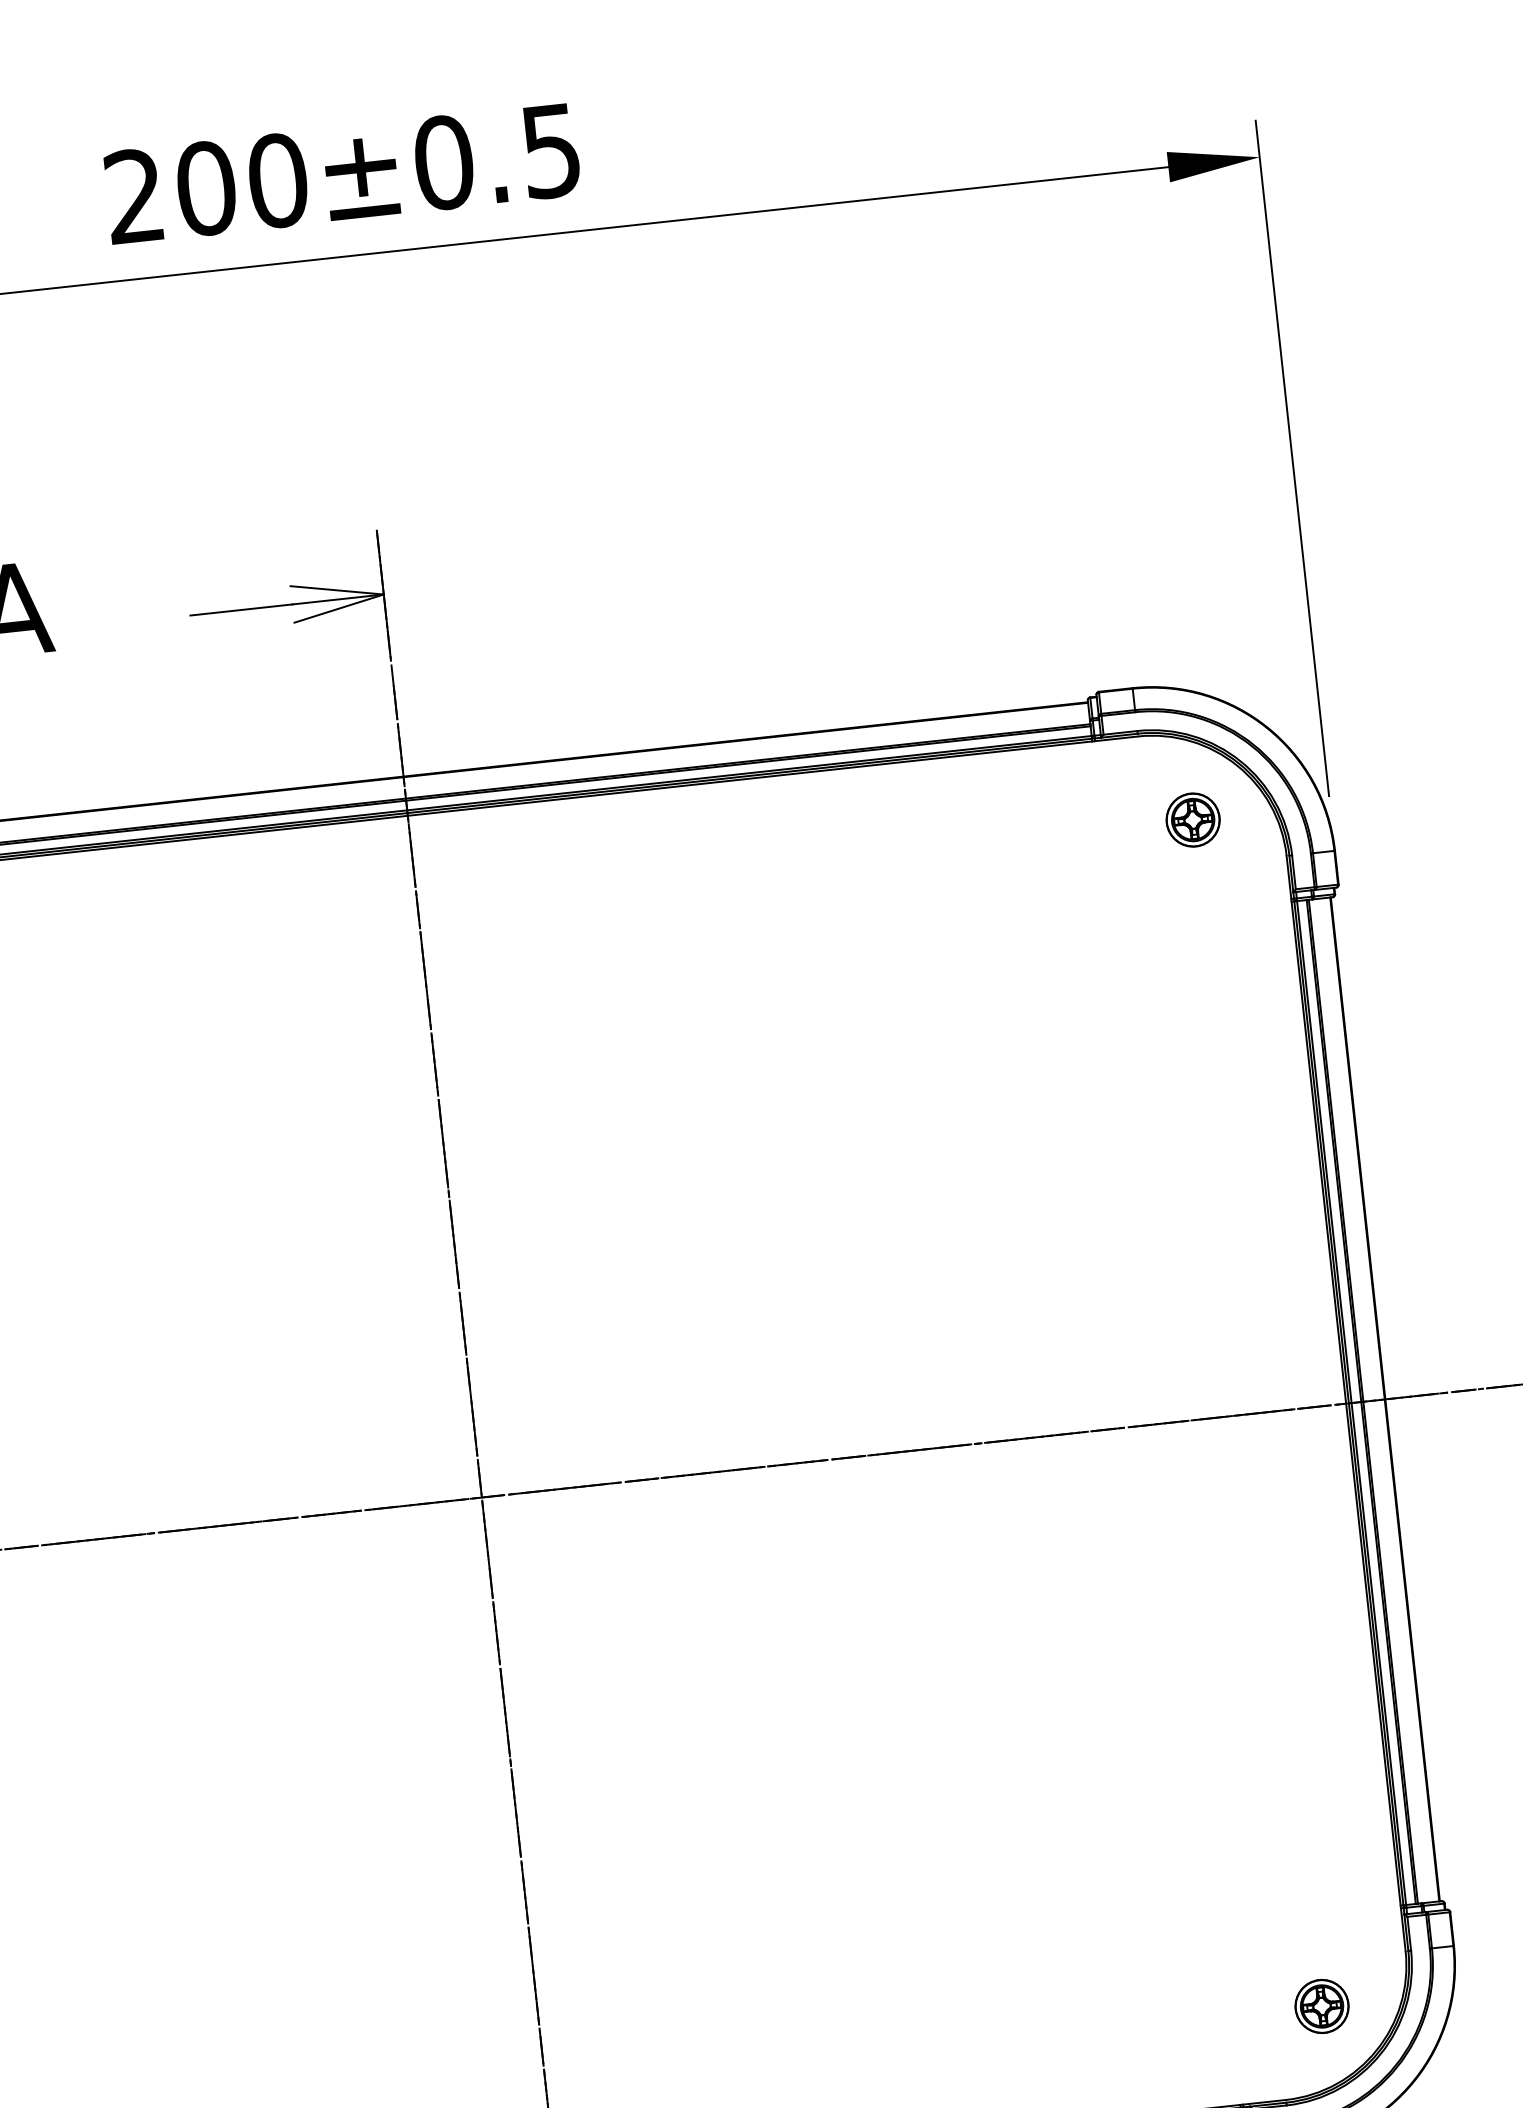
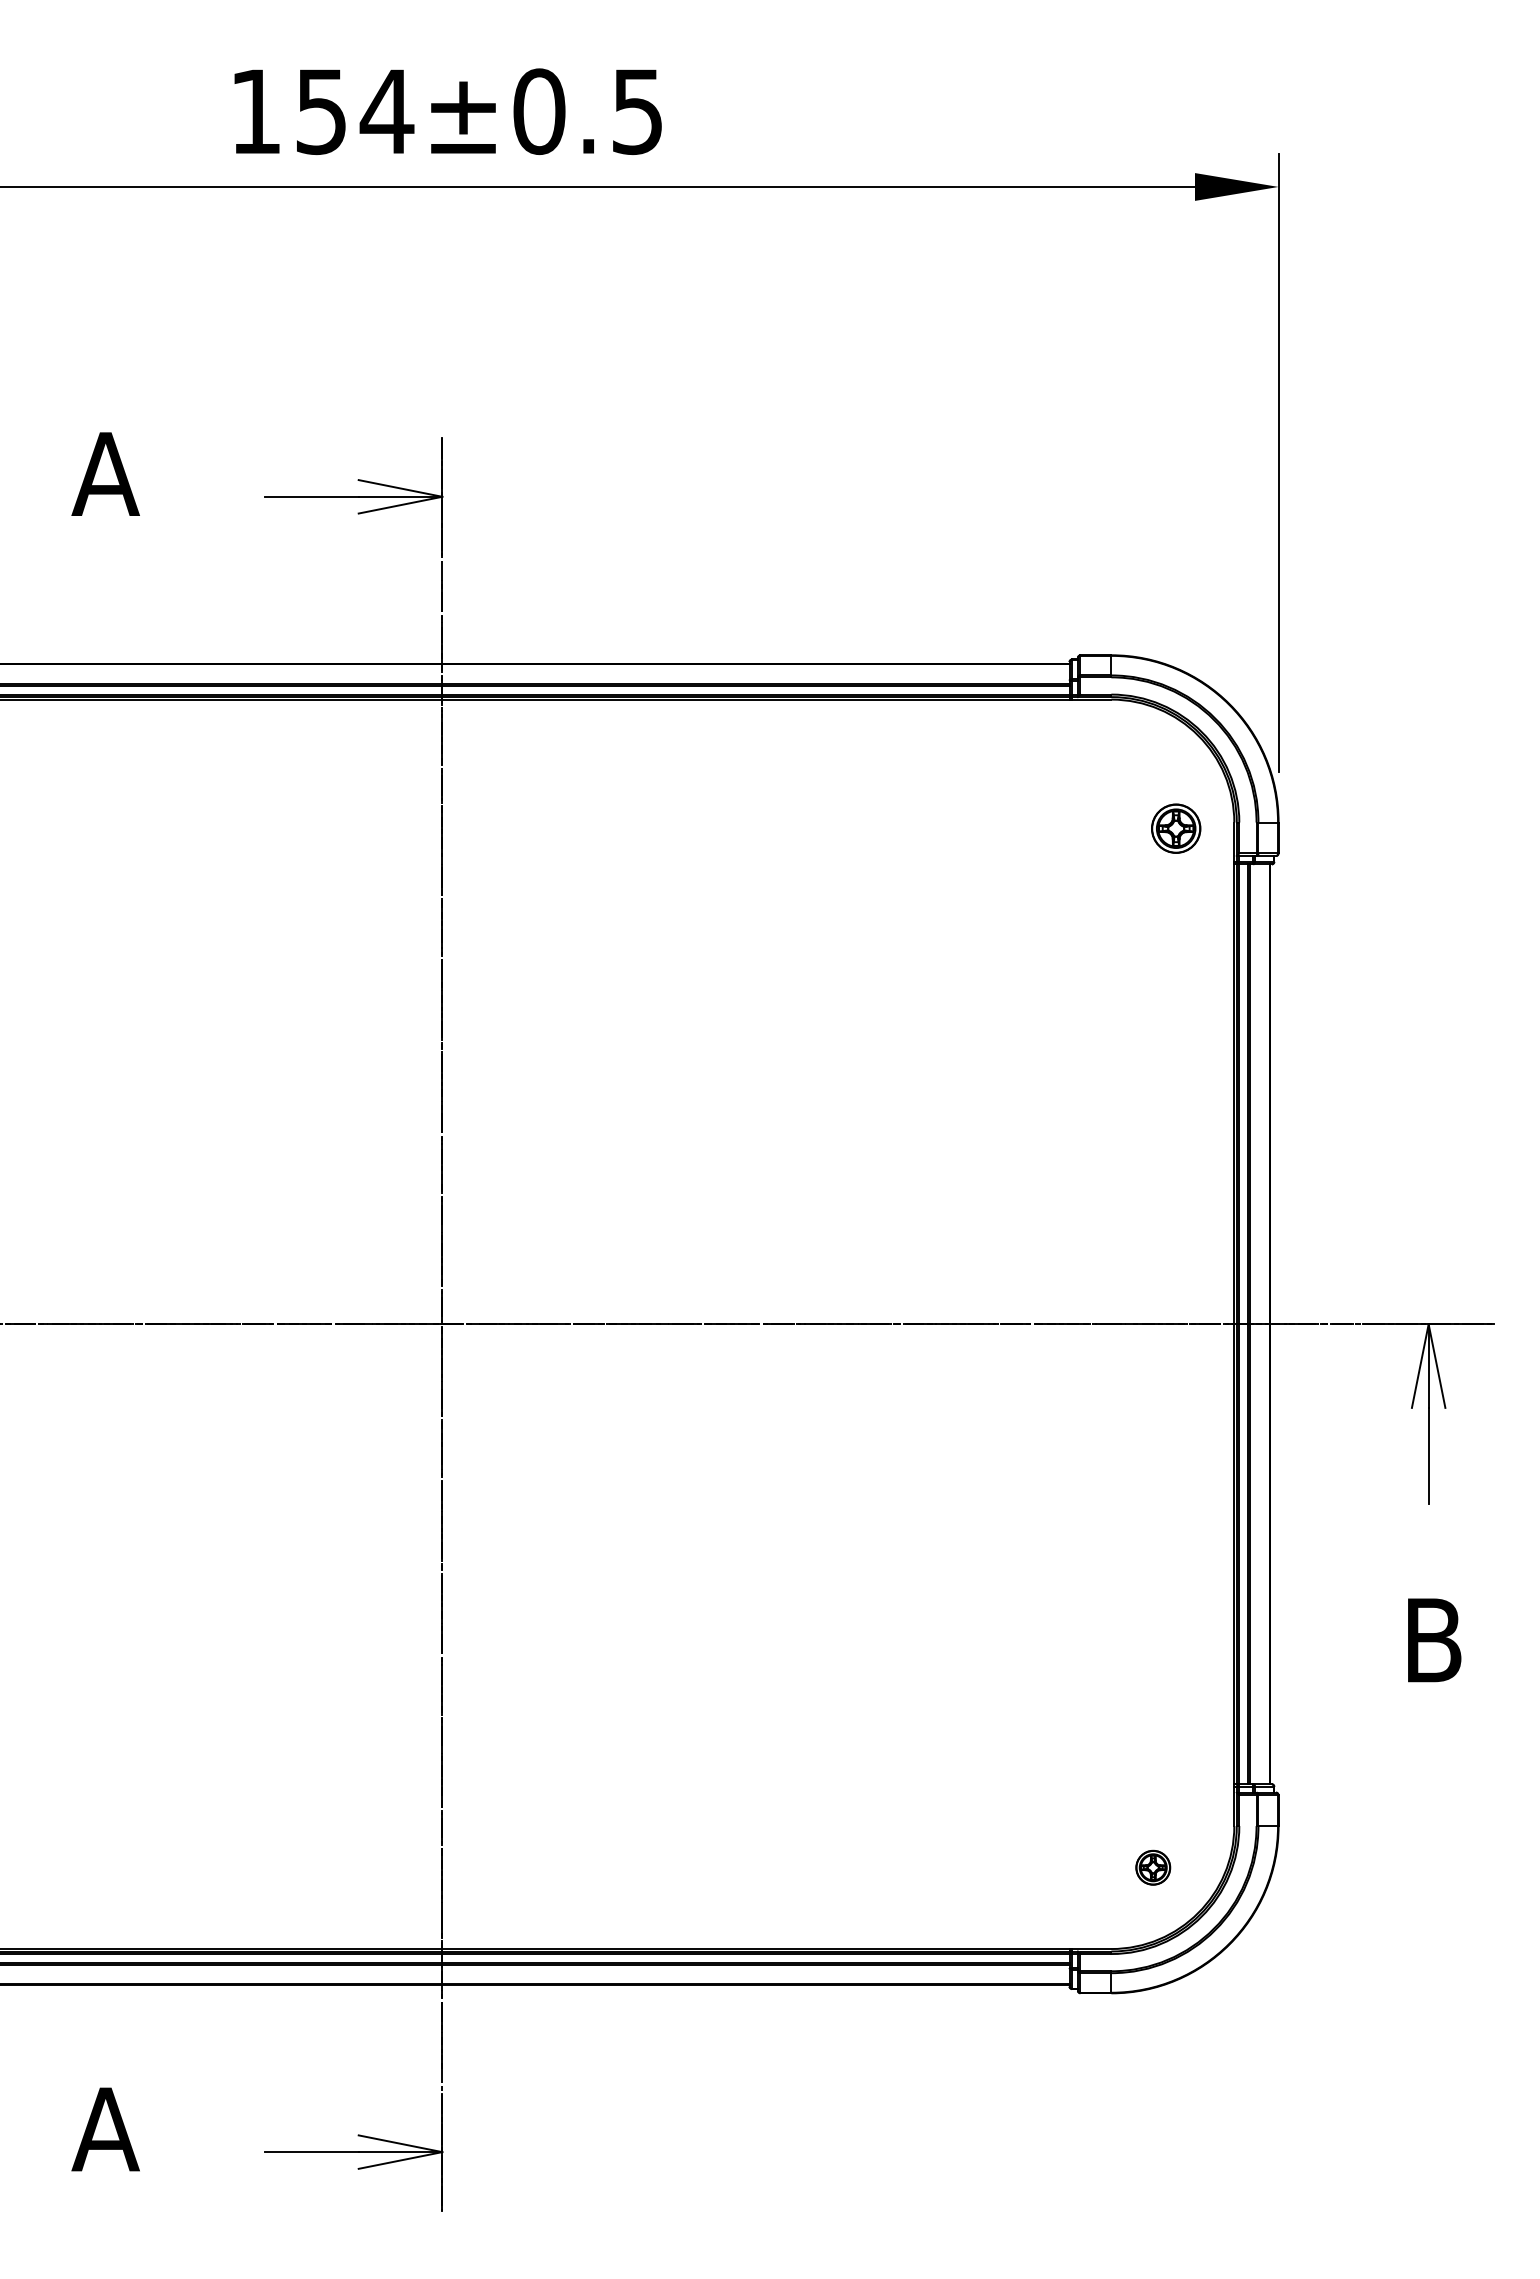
text: (207, 188) -> (322, 111), 200±0.5 -> 154±0.5
part: (1193, 819) -> (1176, 828), moved
part: (1322, 2006) -> (1153, 1867), size x0.7

